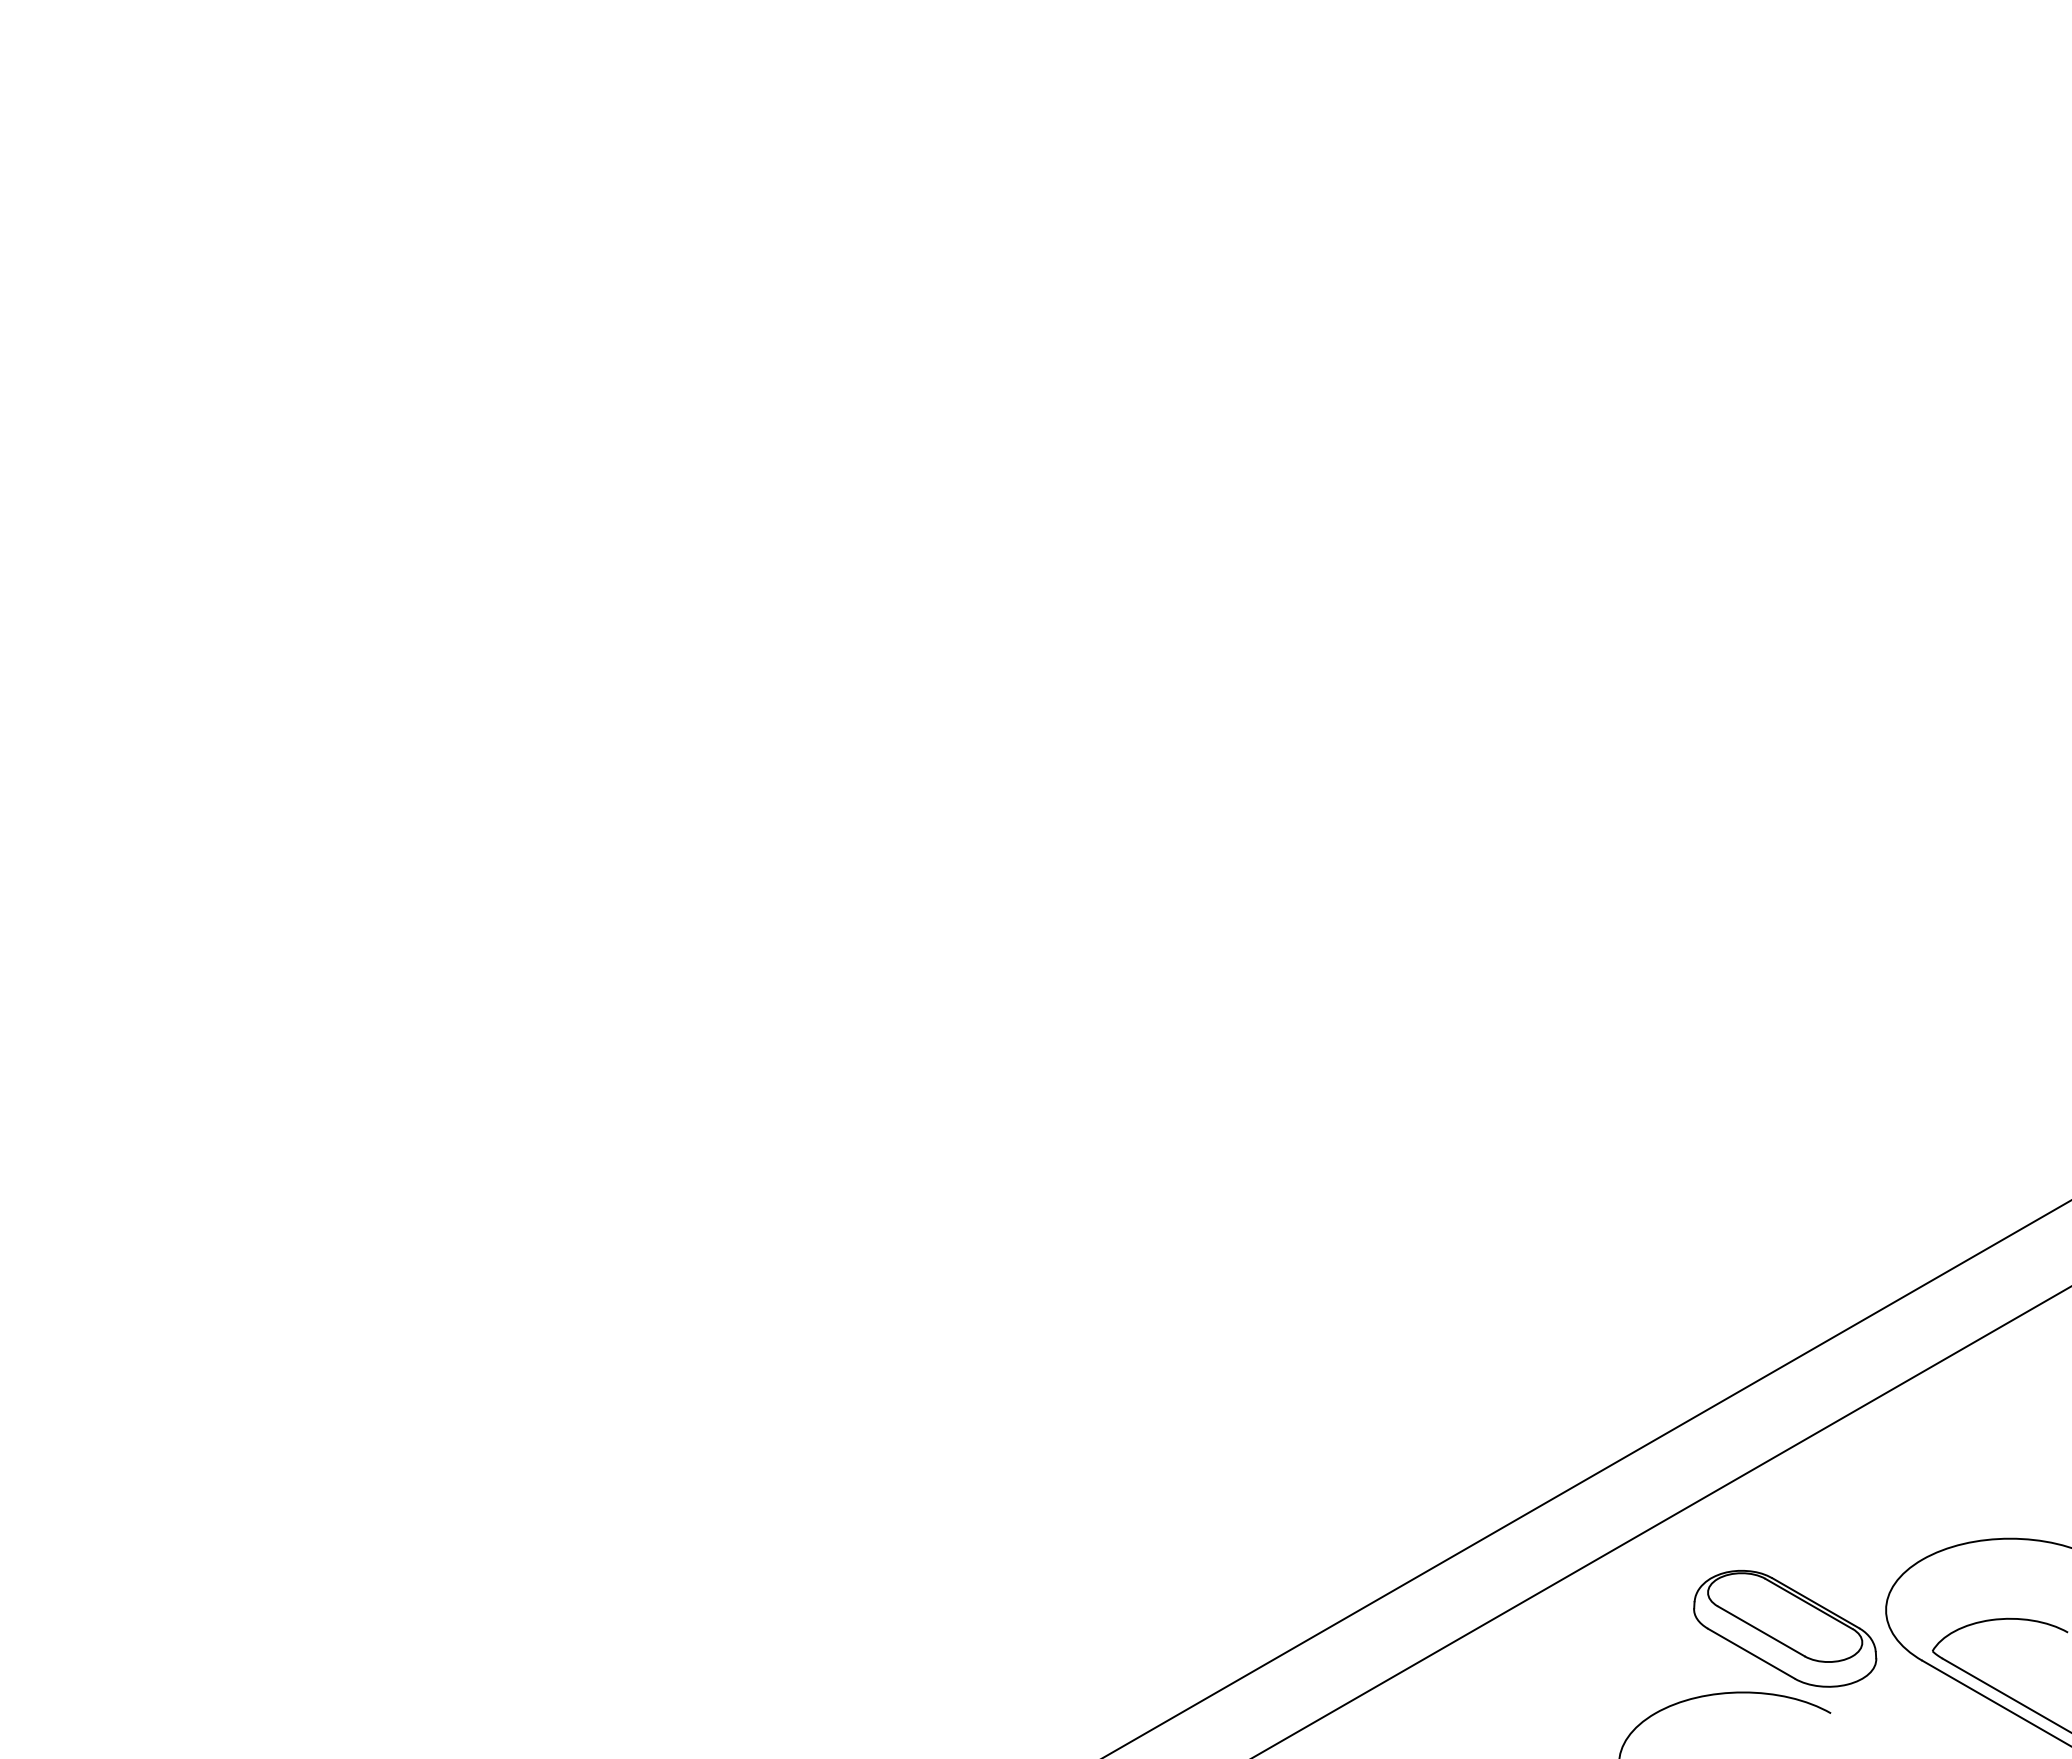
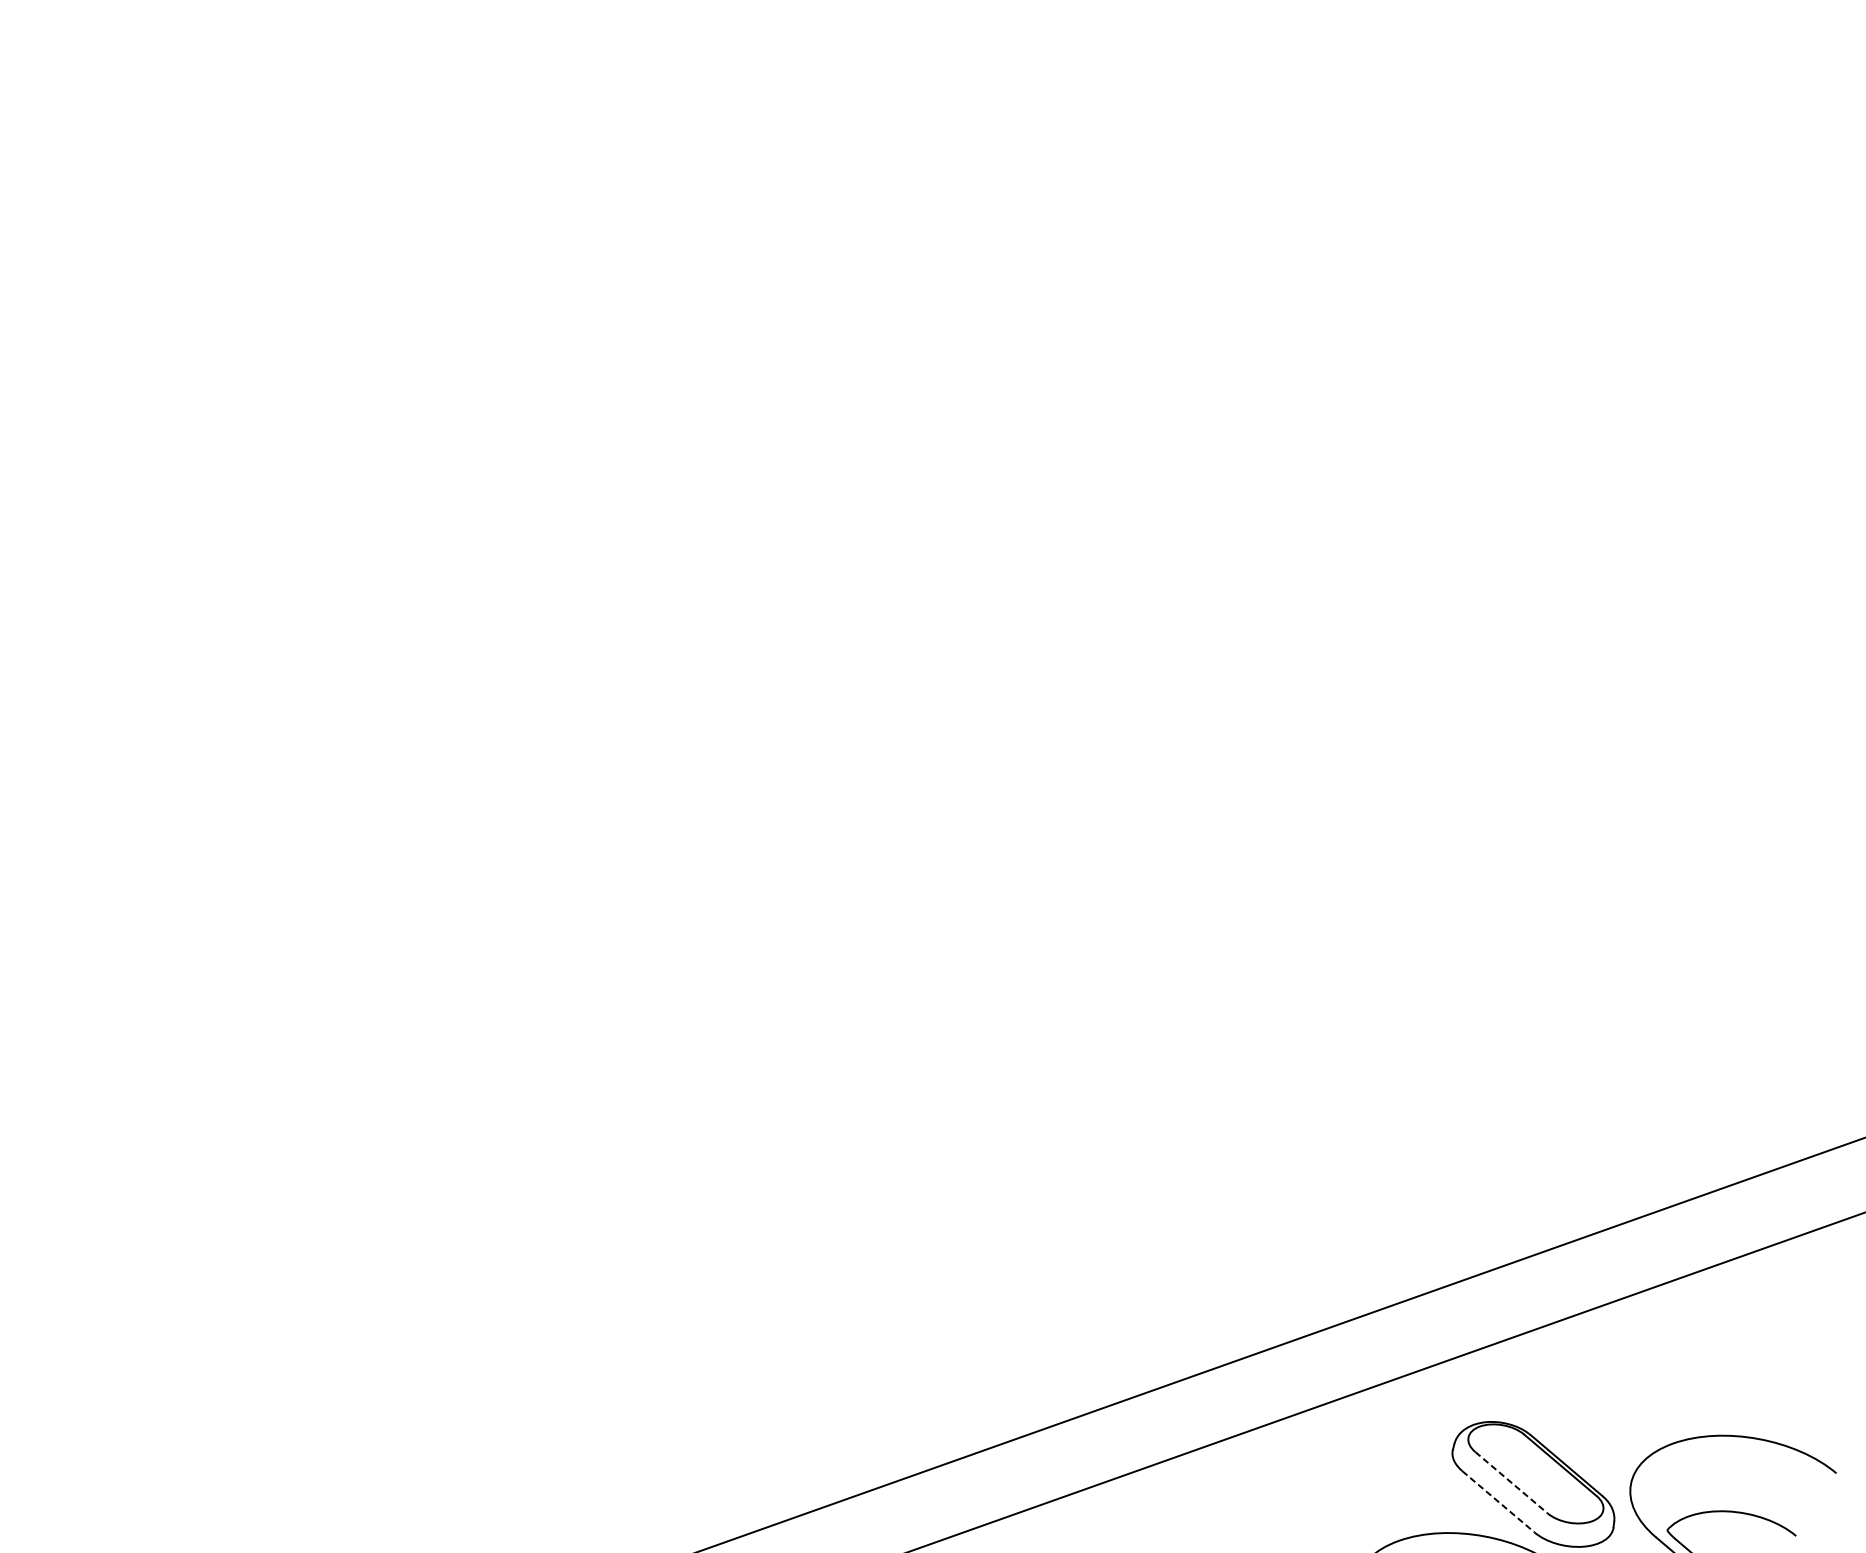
line: (1761, 1631) -> (1511, 1482), solid -> dashed
line: (1751, 1653) -> (1498, 1501), solid -> dashed

